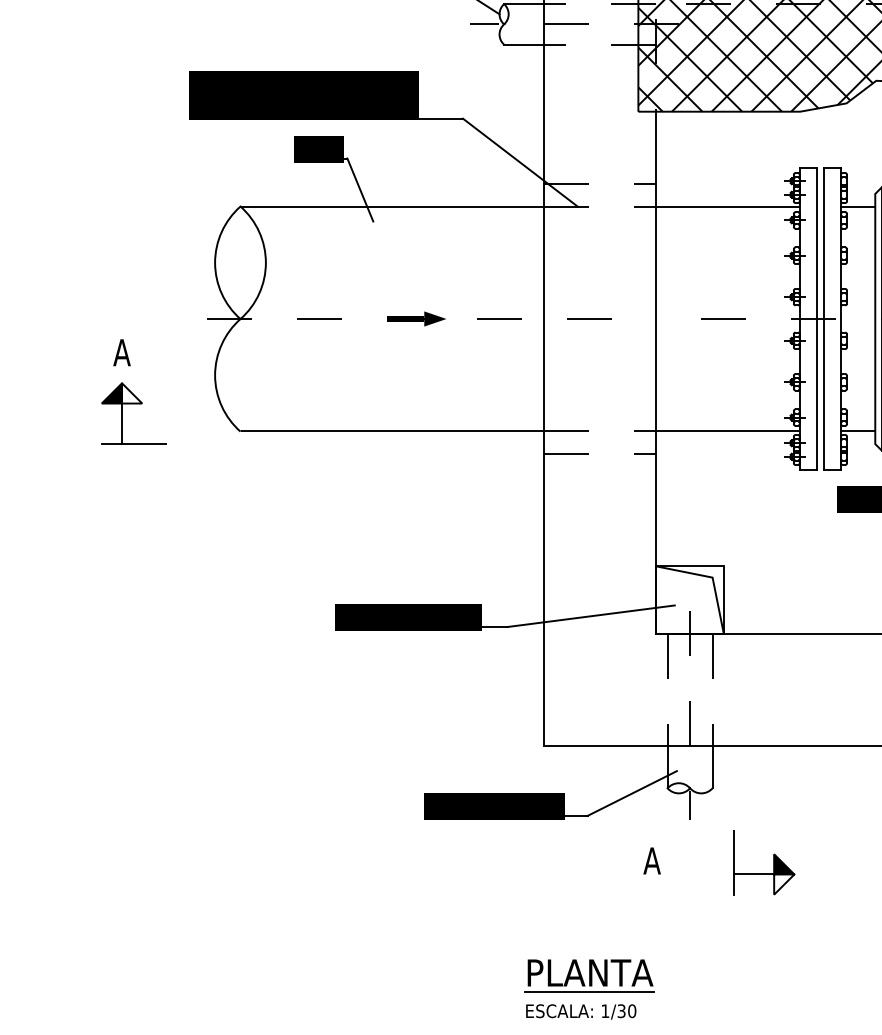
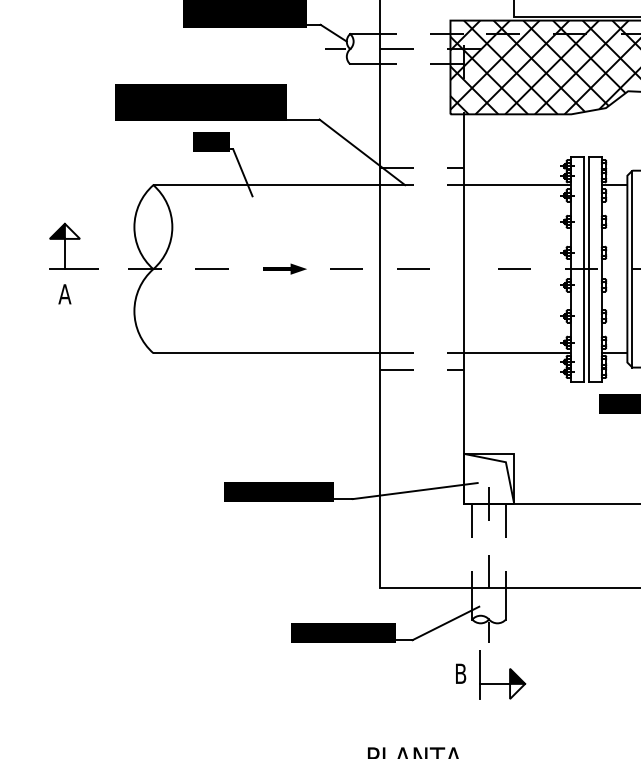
part: (133, 404) -> (73, 239), moved
text: (651, 860) -> (460, 673), A -> B
part: (773, 862) -> (509, 674), moved

